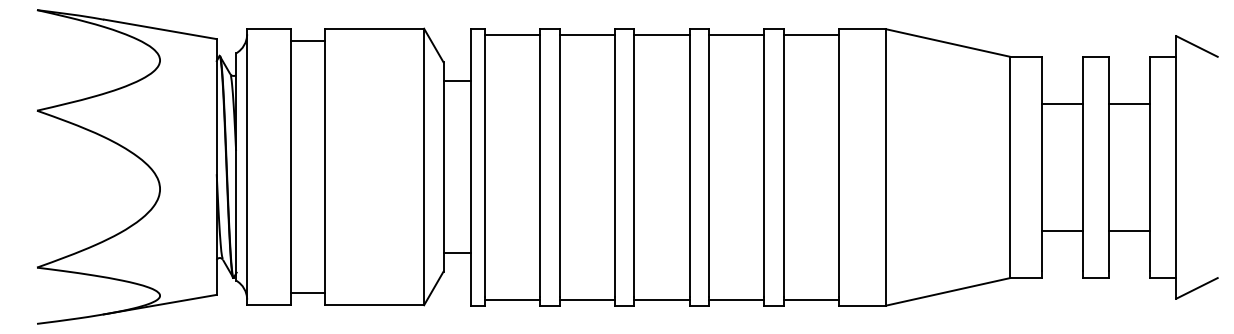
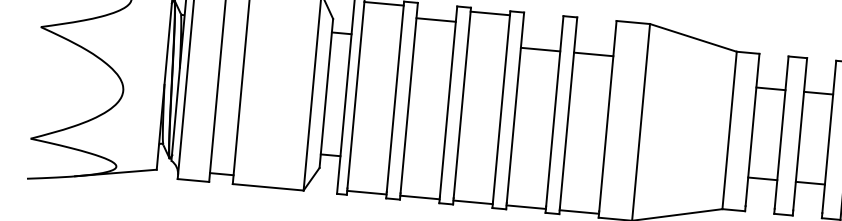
line: (586, 34) -> (435, 19), moved
line: (736, 34) -> (540, 49), moved
line: (810, 34) -> (593, 54), moved

